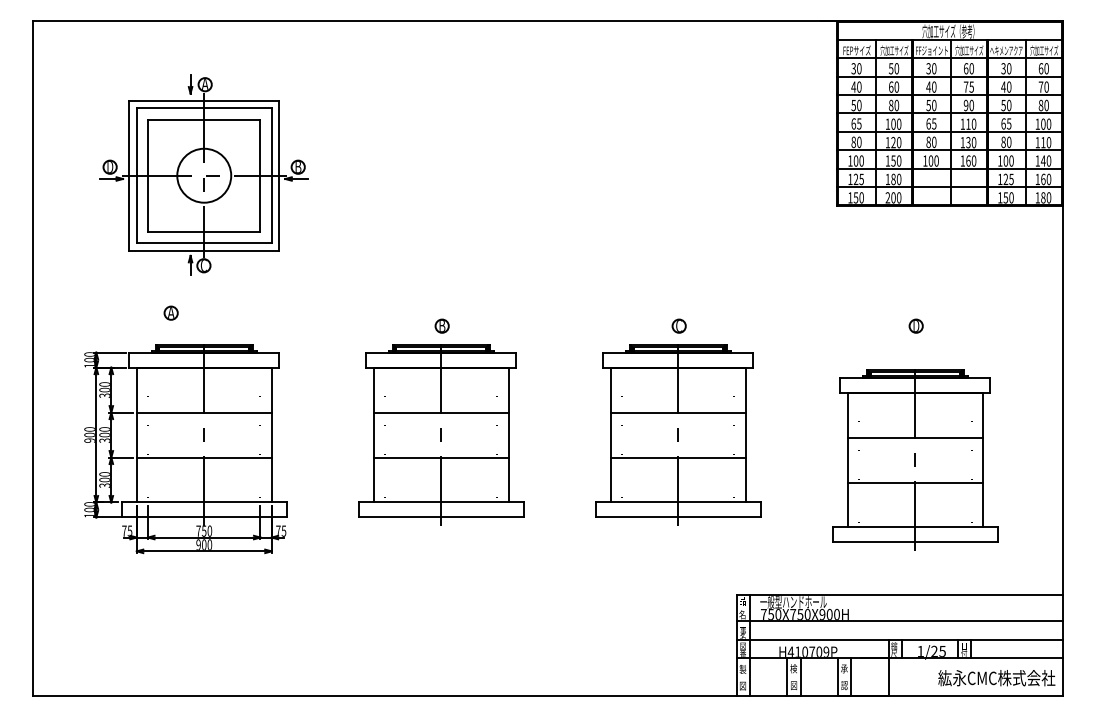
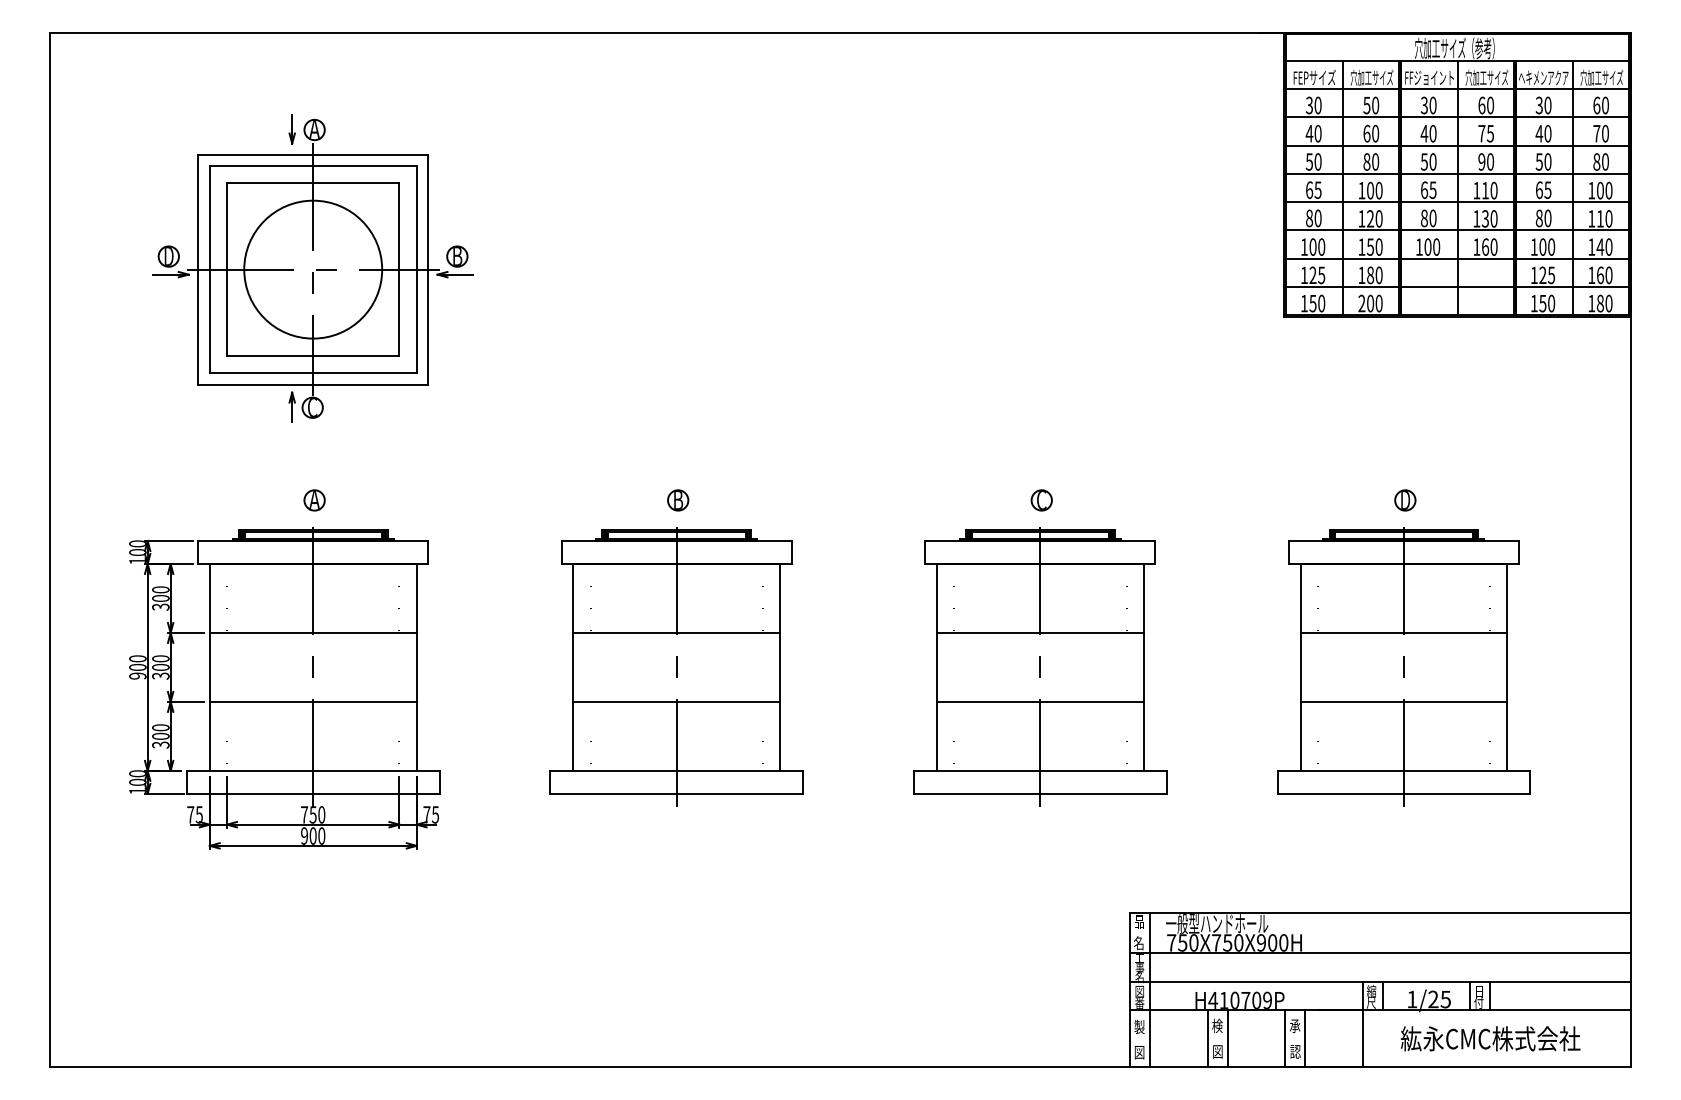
circle: (204, 175) -> (313, 269), size x1.67
part: (170, 312) -> (313, 499), moved
part: (915, 459) -> (1404, 666), moved
text: (996, 678) -> (1490, 1039), moved

